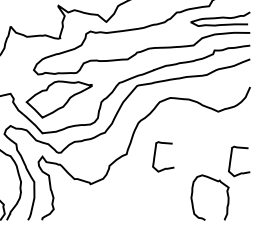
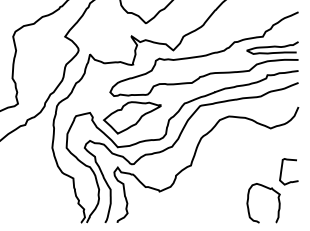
curve: (155, 156) -> (216, 167), removed

